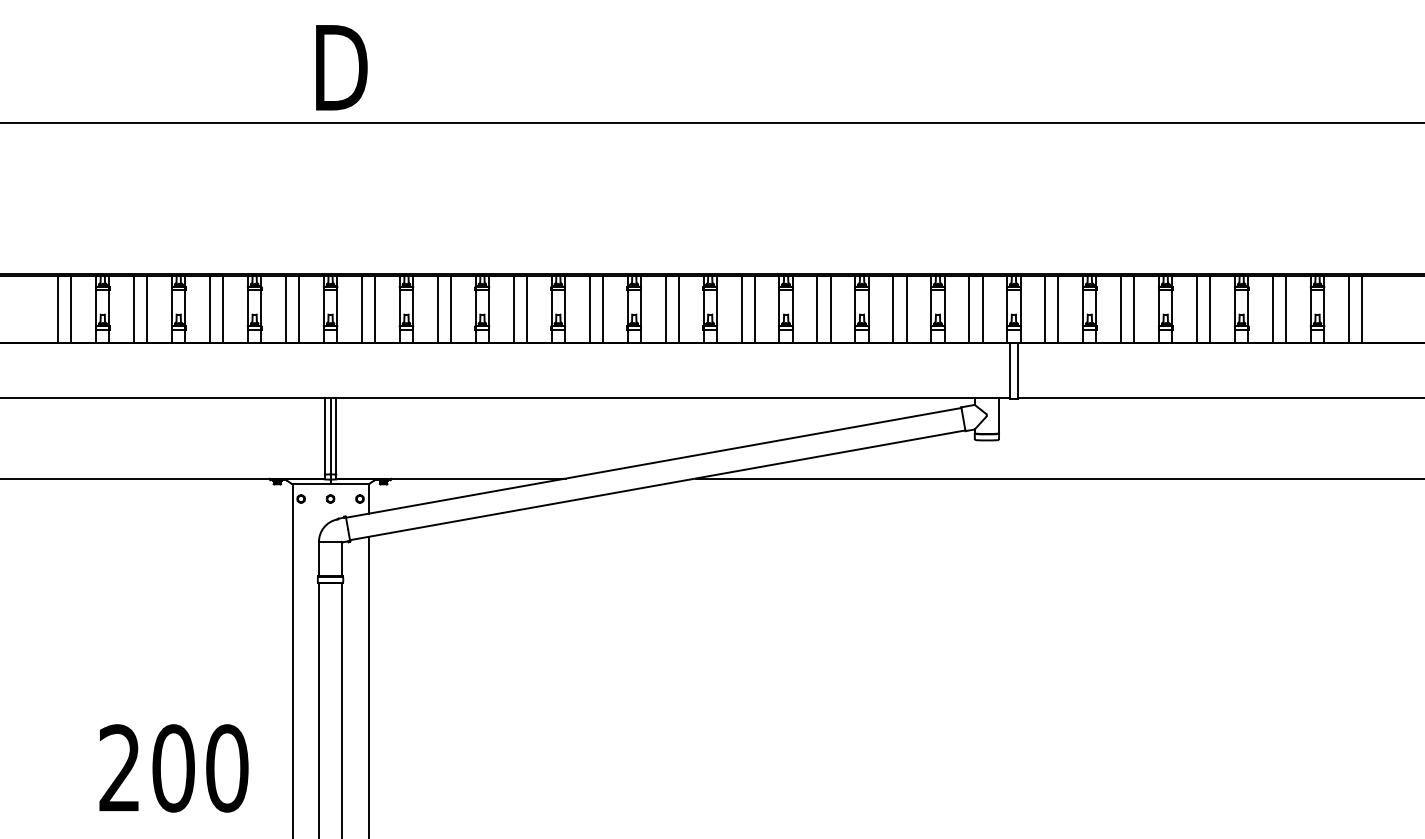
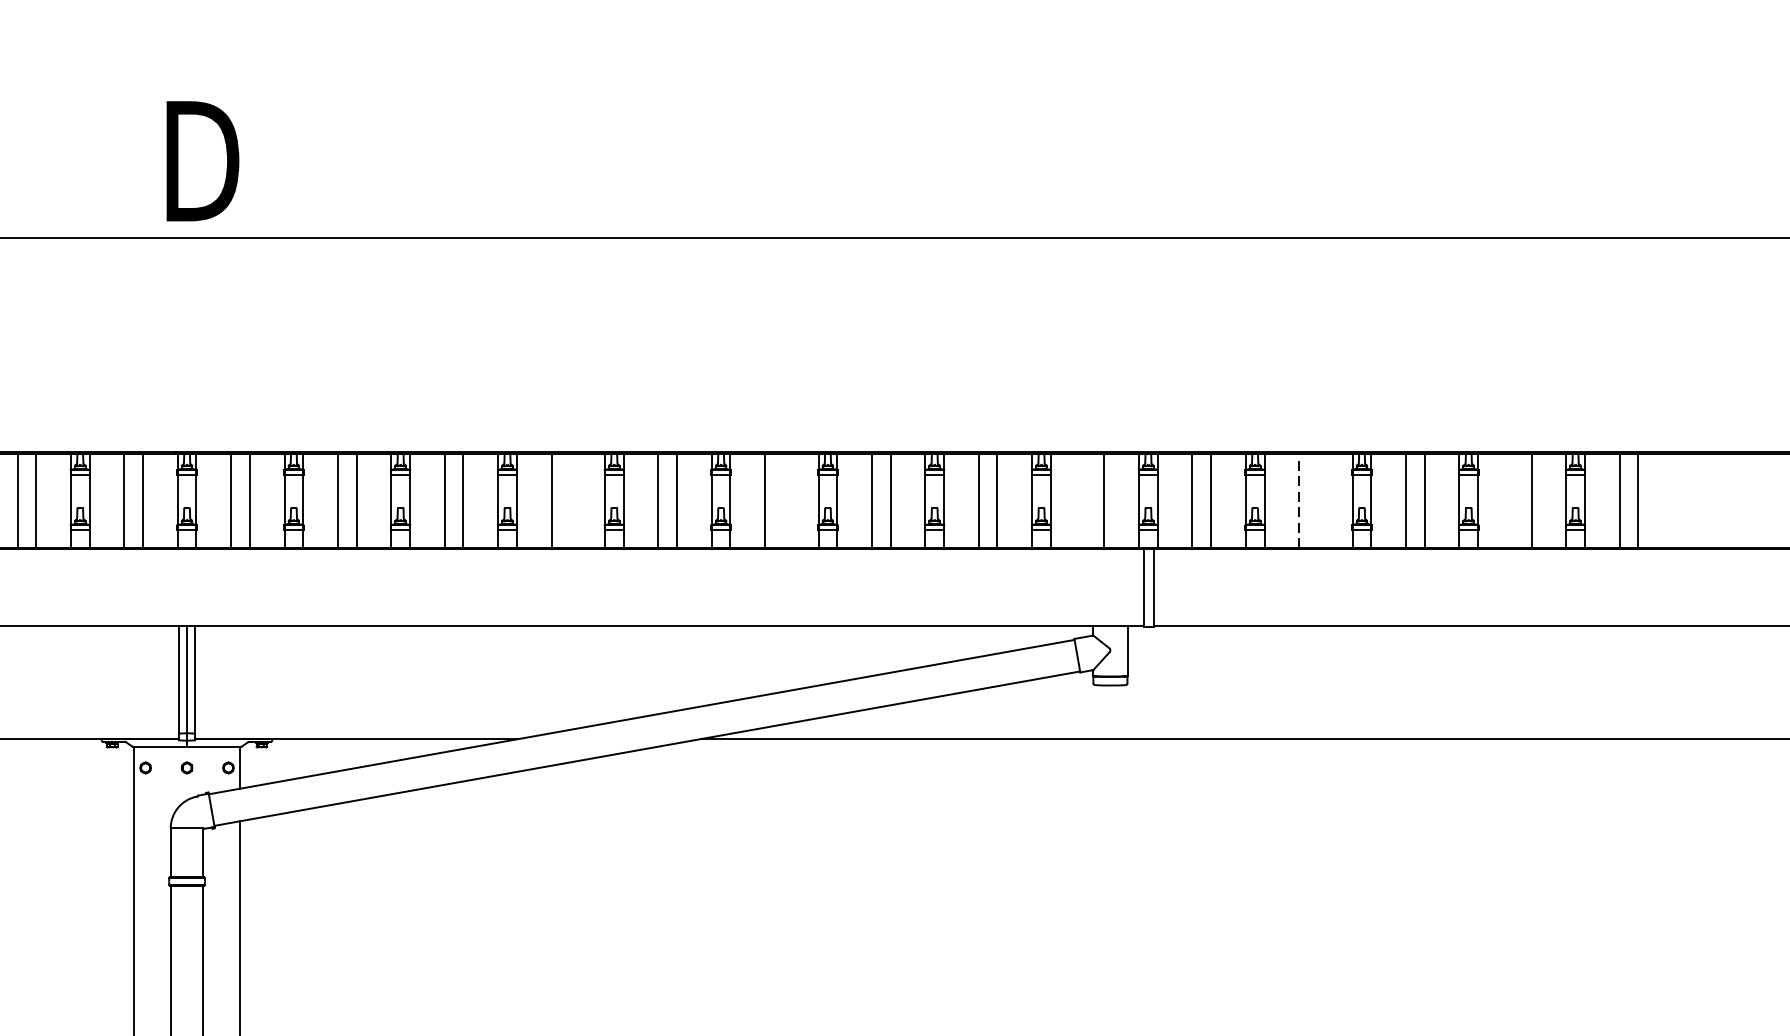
line: (602, 308) -> (569, 499), removed
line: (754, 308) -> (783, 499), removed
line: (969, 308) -> (1085, 499), removed
line: (1121, 308) -> (1299, 499), solid -> dashed
line: (1134, 308) -> (1318, 499), removed
line: (1272, 308) -> (1512, 499), removed

